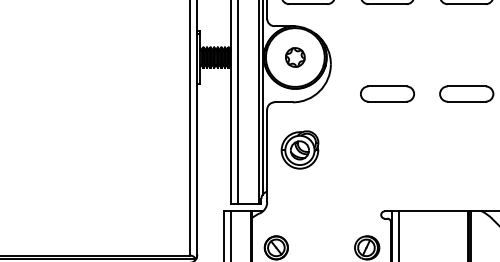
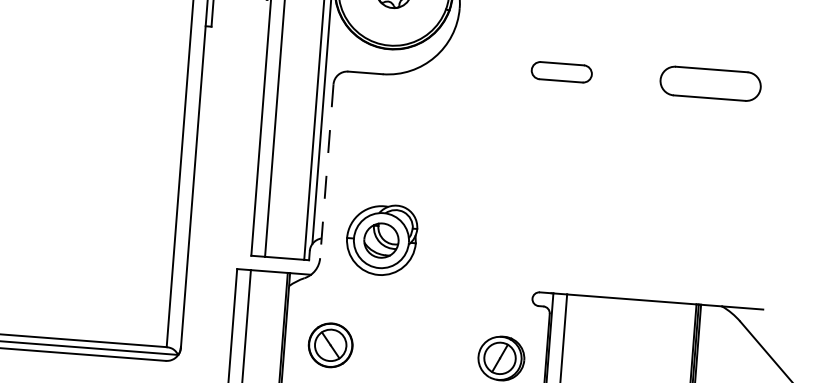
part: (387, 93) -> (561, 71), size x0.6
part: (299, 149) -> (380, 238), moved
line: (267, 156) -> (327, 172), solid -> dashed

